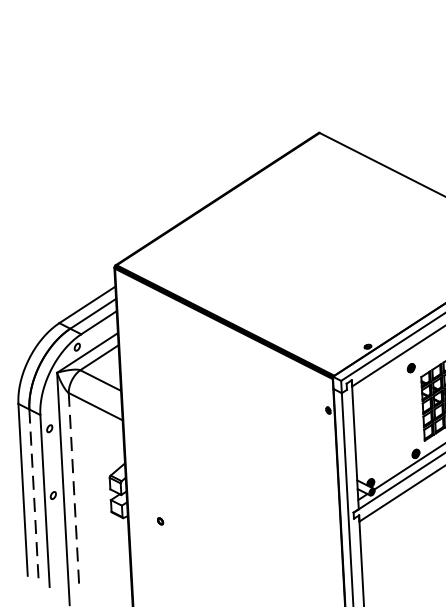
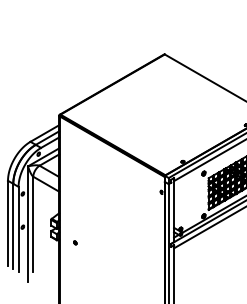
line: (74, 486) -> (33, 223), dashed -> solid
line: (34, 495) -> (13, 226), dashed -> solid

